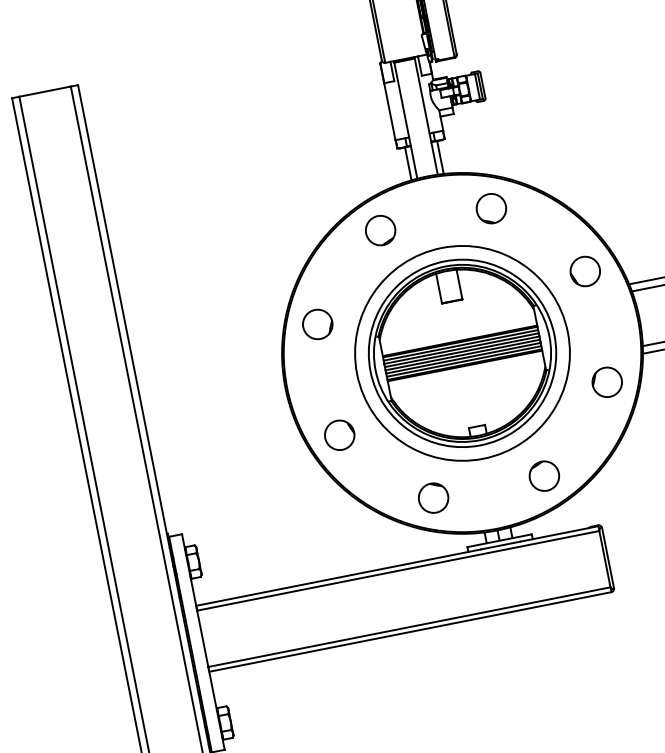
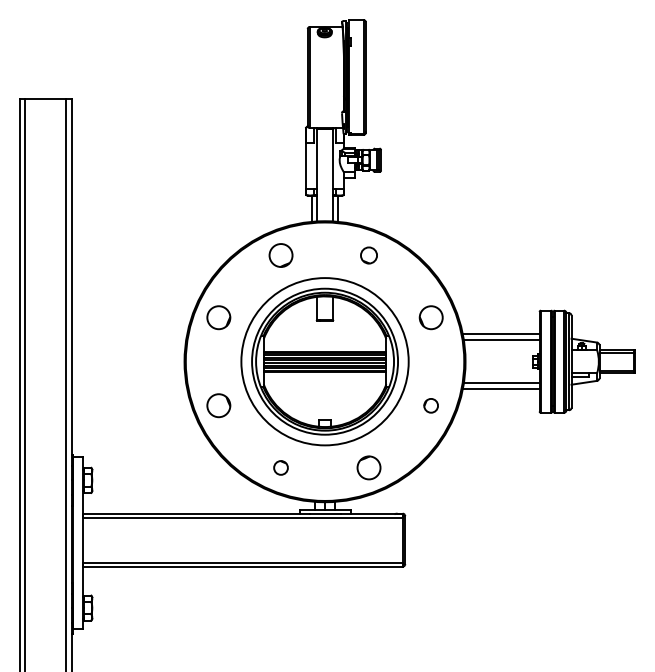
part: (490, 208) -> (368, 255), size x0.7
part: (606, 382) -> (430, 405), size x0.6
part: (432, 497) -> (280, 467), size x0.6

